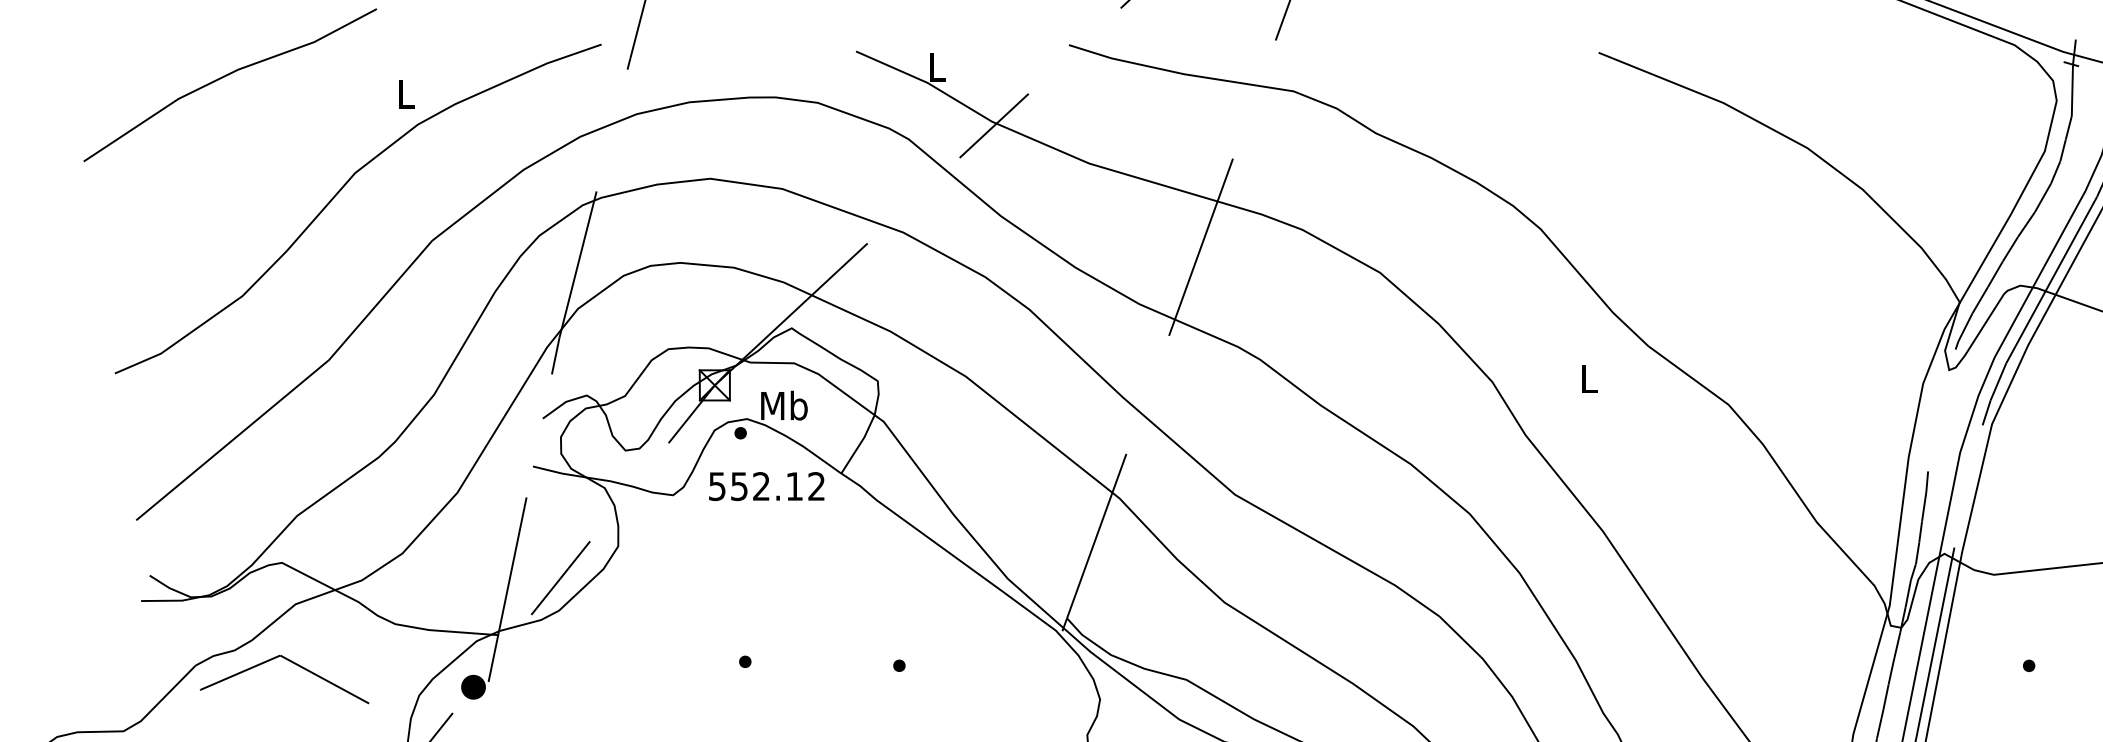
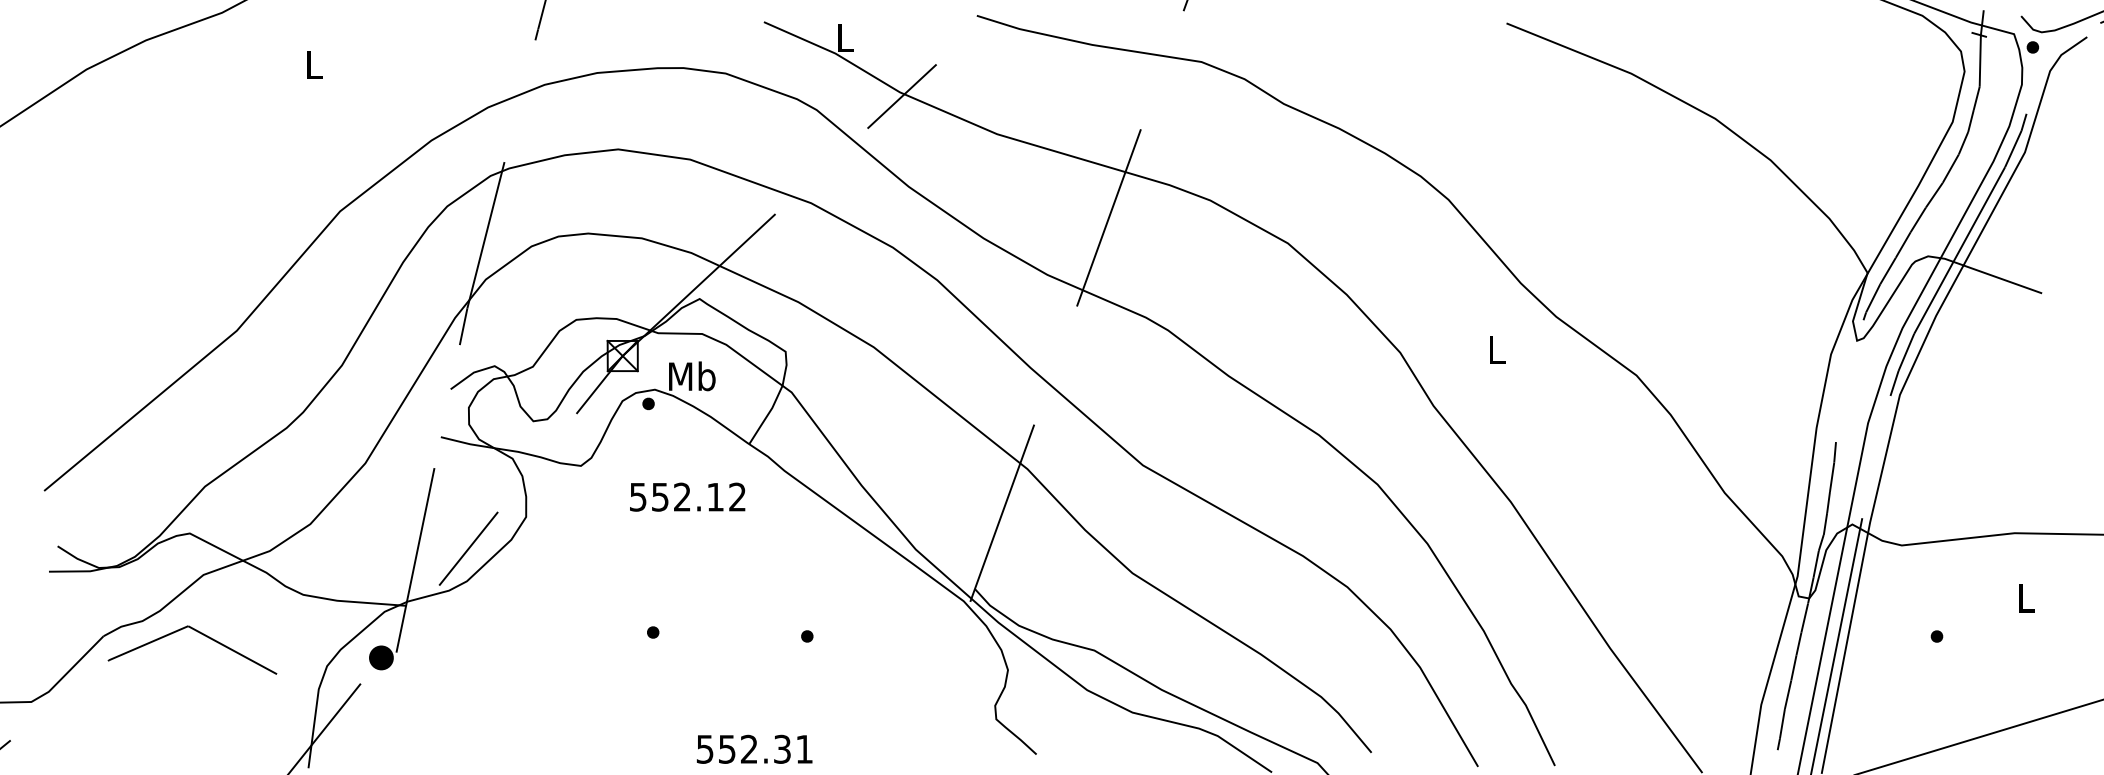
curve: (339, 192) -> (247, 163), removed
text: (766, 485) -> (687, 496), moved

